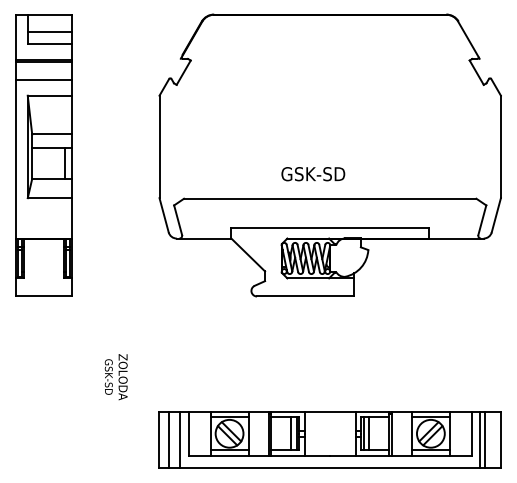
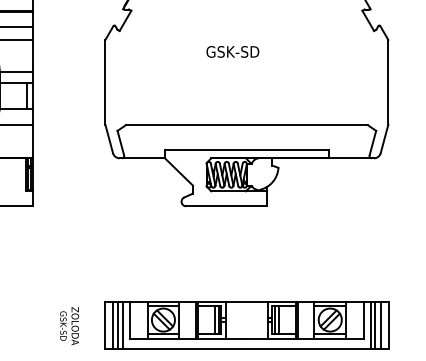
text: (313, 174) -> (233, 52), moved
text: (115, 377) -> (68, 326), moved
line: (175, 439) -> (118, 324), added
line: (491, 439) -> (380, 324), added

